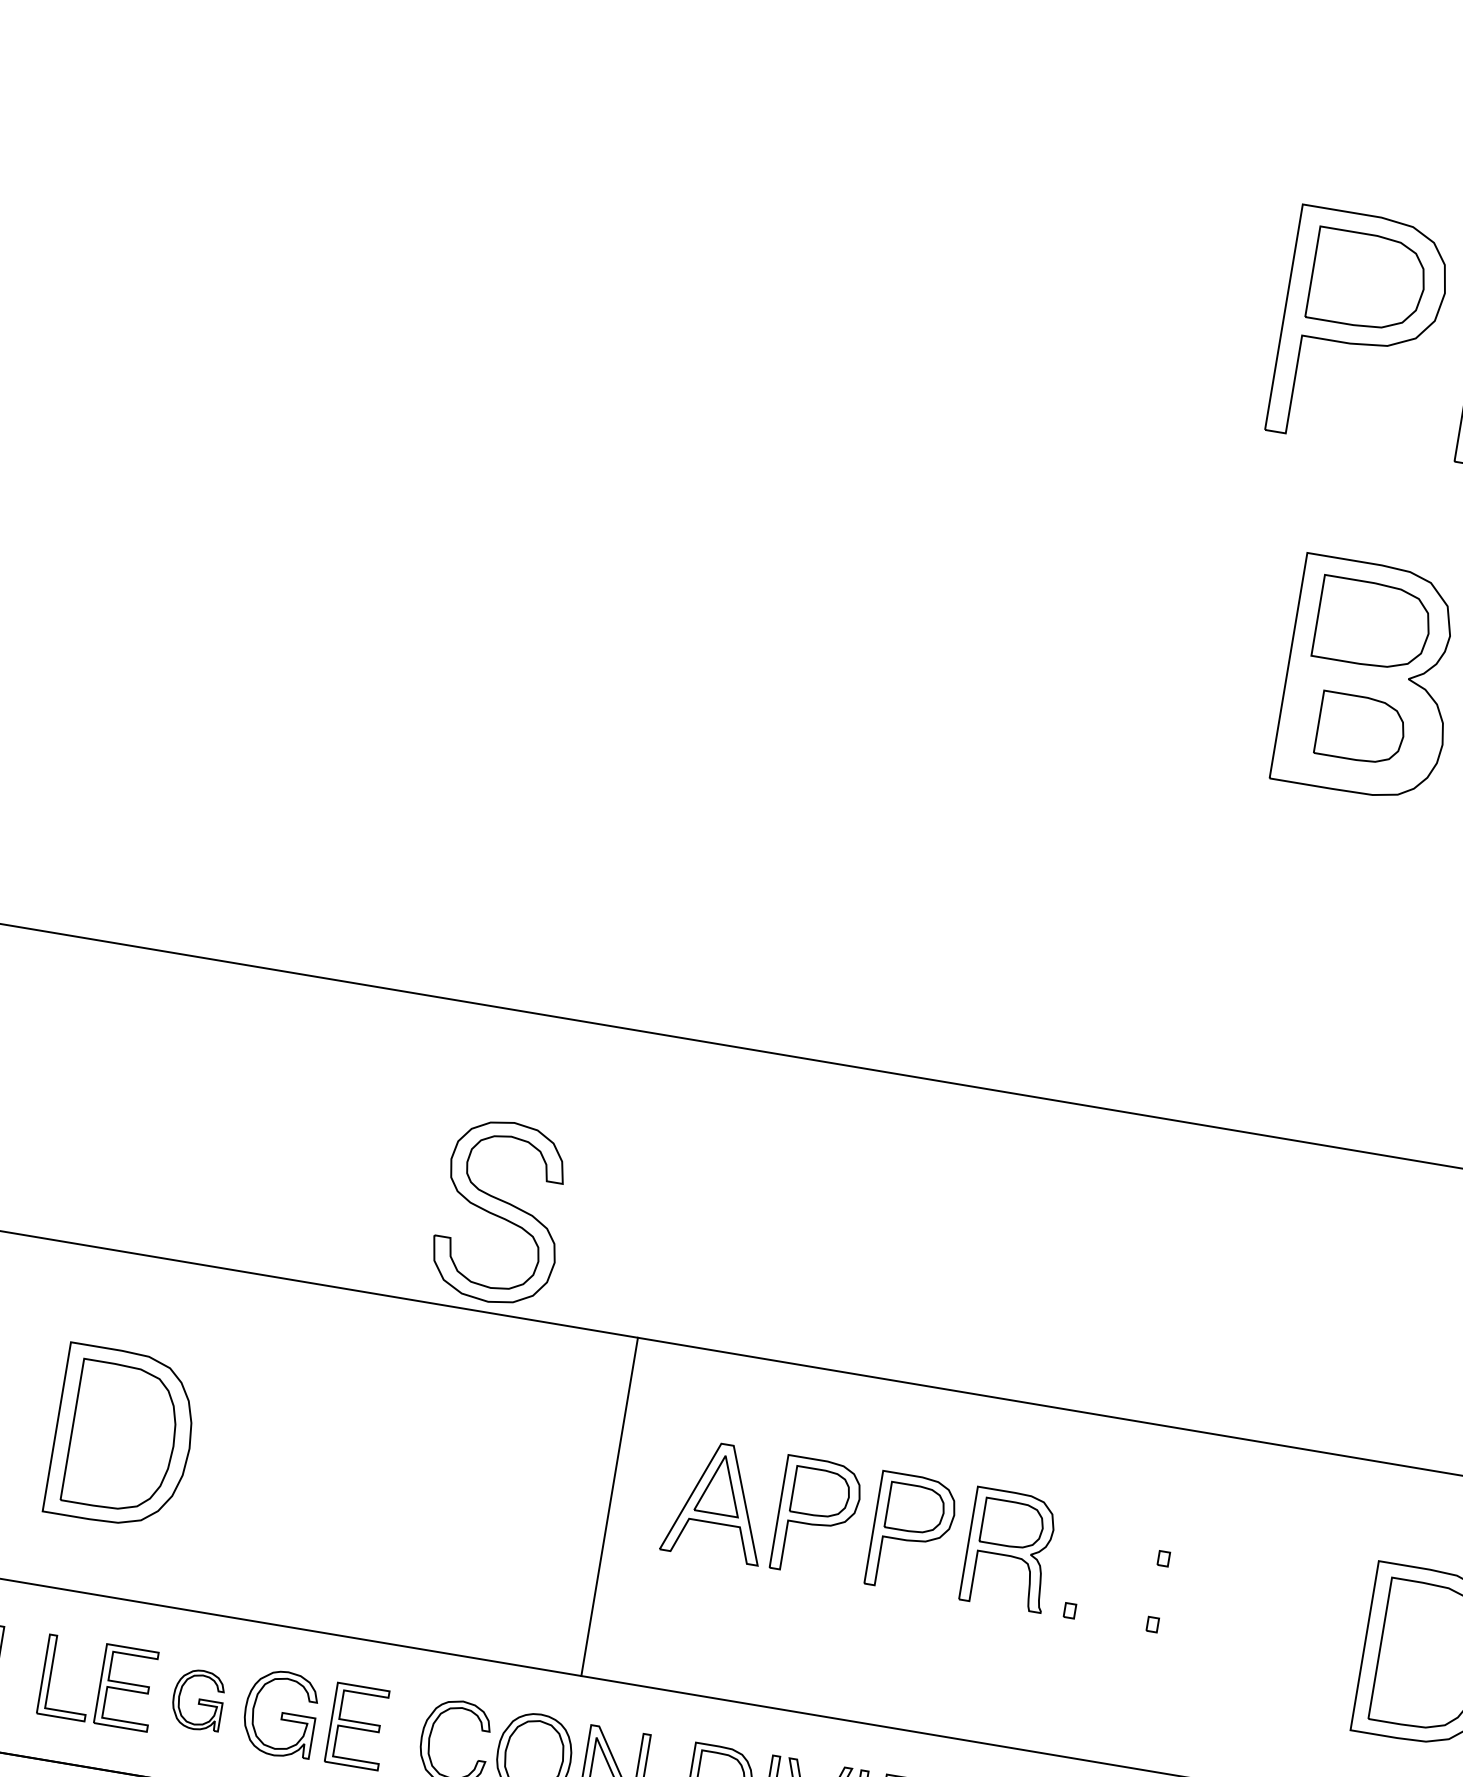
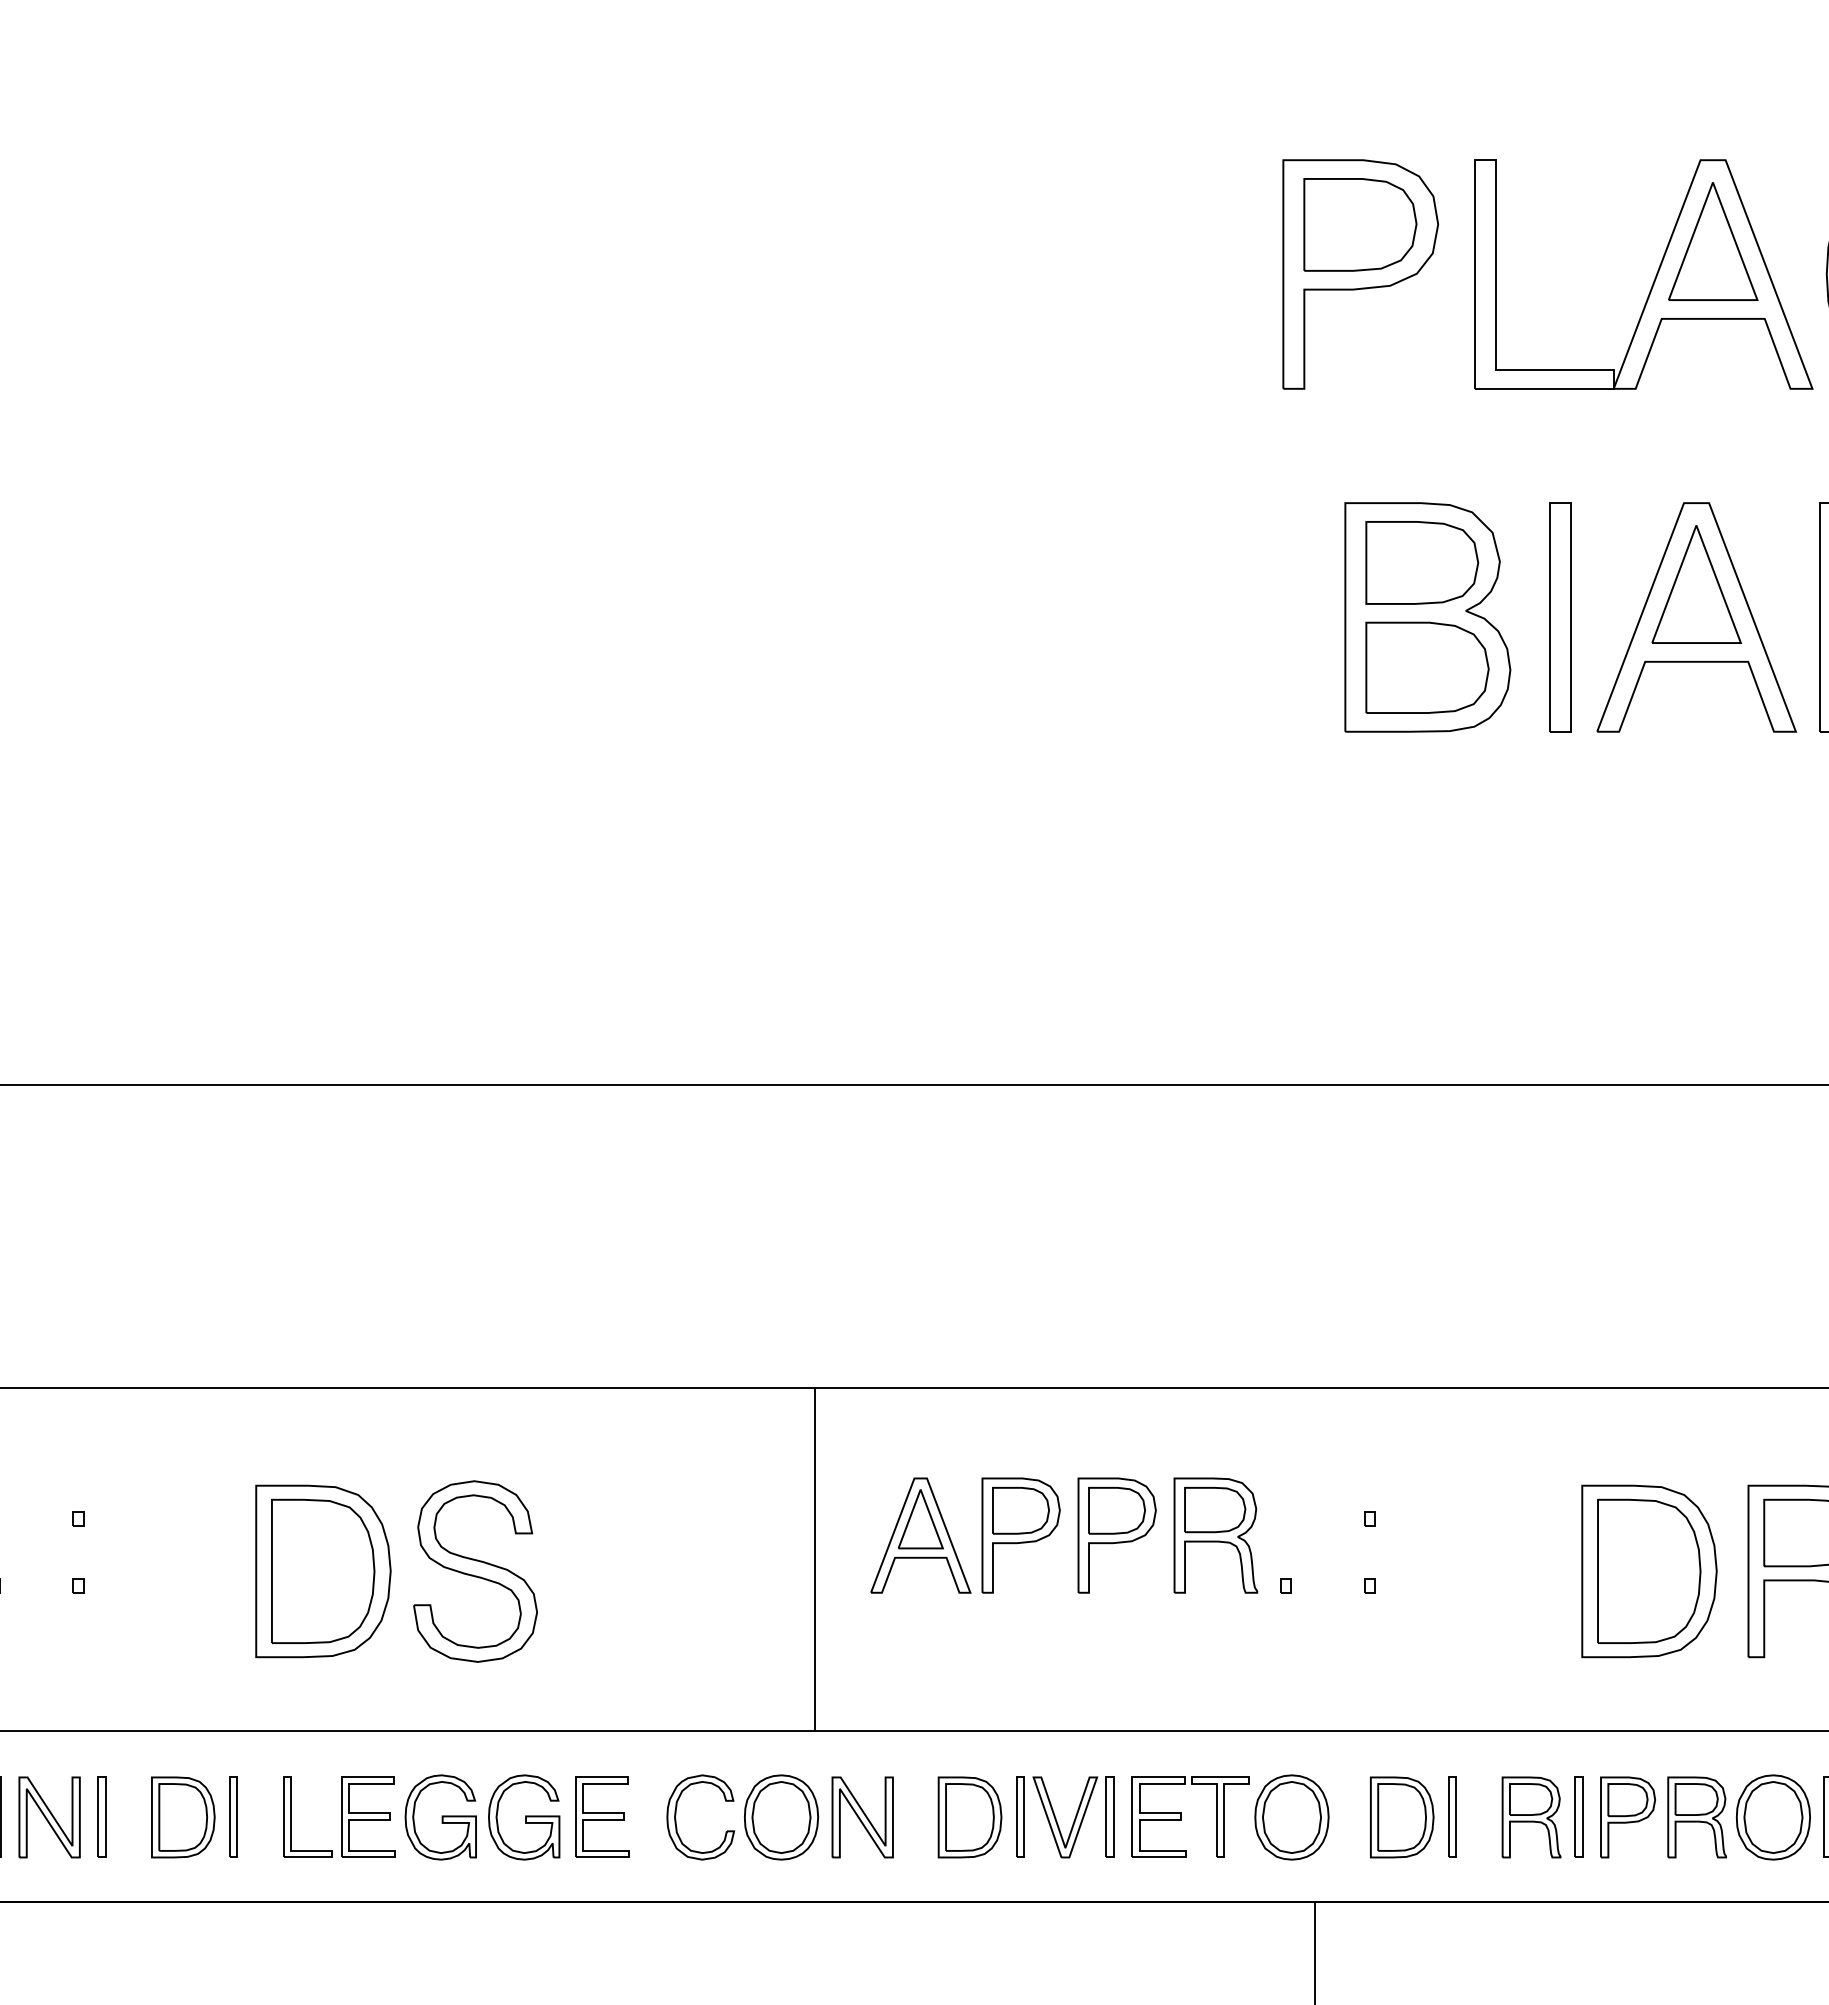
part: (1361, 728) -> (1427, 667), size x1.43
part: (500, 1212) -> (475, 1571), moved
part: (197, 1699) -> (440, 1817), size x1.43

